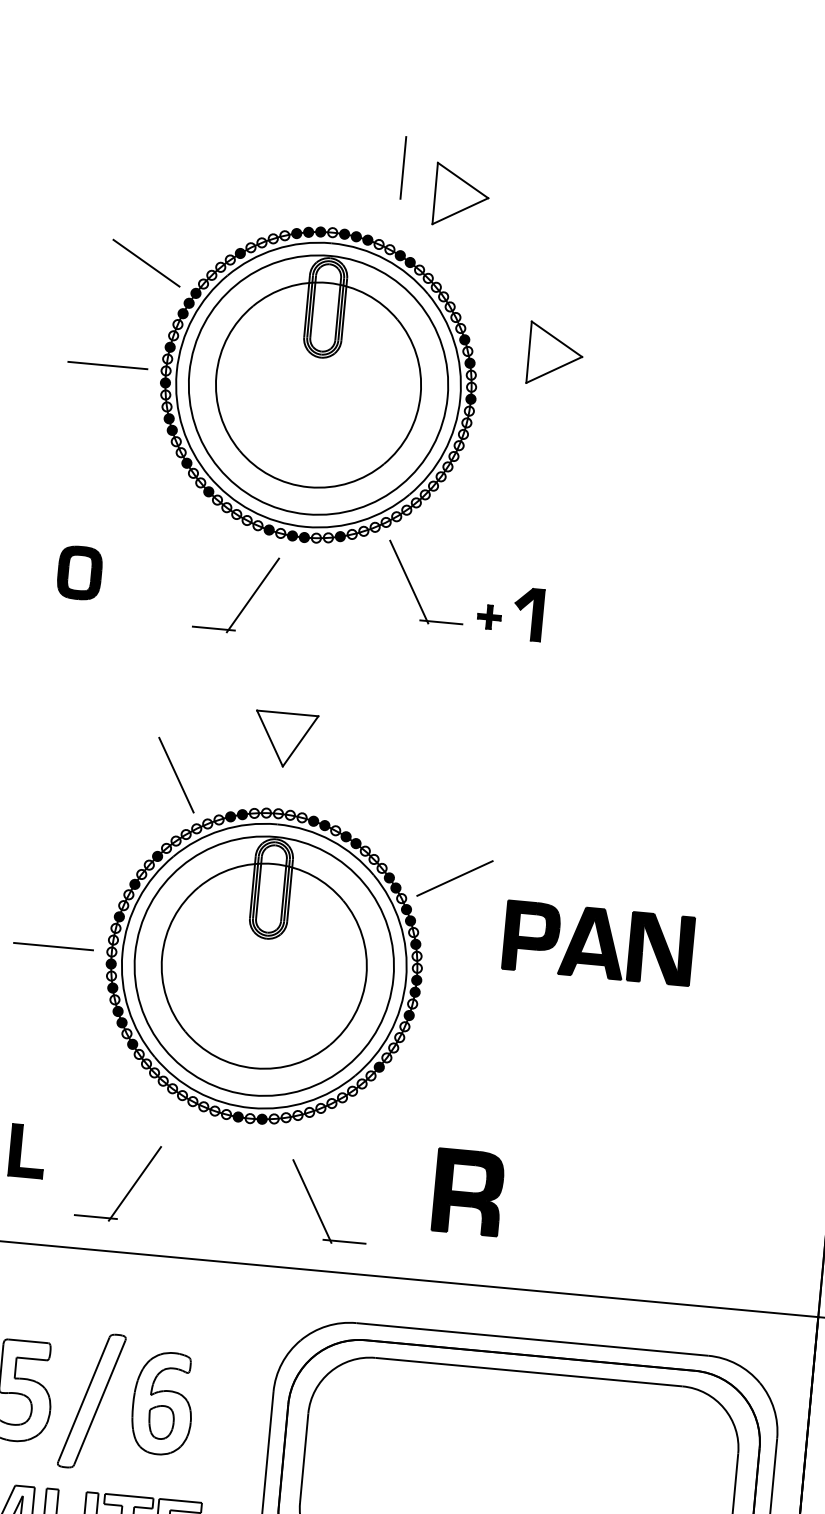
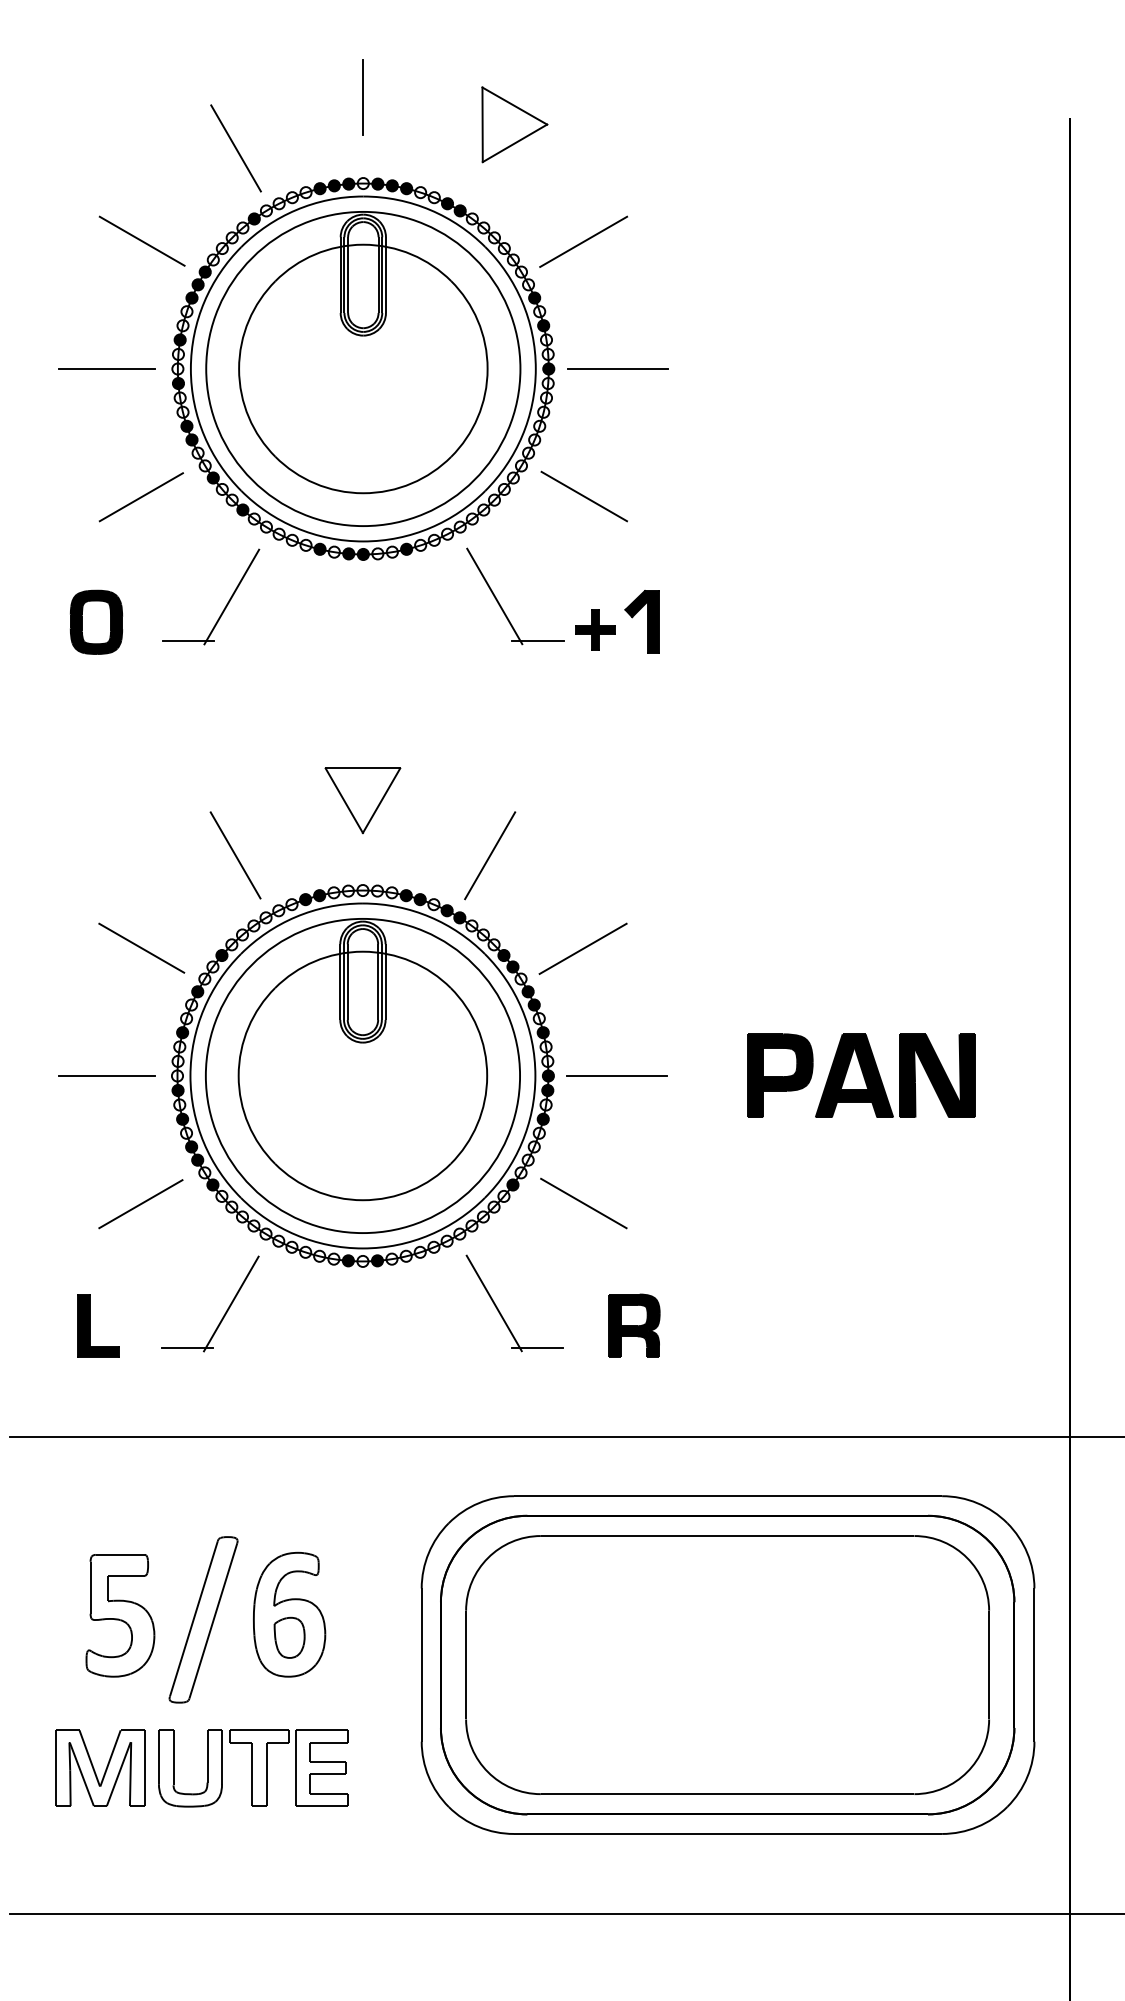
line: (402, 167) -> (362, 97), moved
line: (230, 194) -> (235, 148), added
line: (509, 297) -> (583, 241), added
part: (555, 354) -> (645, 305), removed
line: (527, 404) -> (617, 369), added
line: (125, 473) -> (140, 497), added
line: (490, 506) -> (584, 496), added
part: (247, 601) -> (225, 605), moved
part: (489, 616) -> (595, 629), size x1.43
line: (385, 794) -> (490, 855), added
line: (92, 843) -> (141, 947), added
part: (598, 942) -> (861, 1075), moved
line: (473, 985) -> (617, 1075), added
line: (71, 1054) -> (140, 1204), added
line: (435, 1087) -> (583, 1203), added
part: (129, 1189) -> (225, 1311), moved
part: (468, 1191) -> (634, 1325), size x0.62
part: (317, 1210) -> (501, 1313), moved

